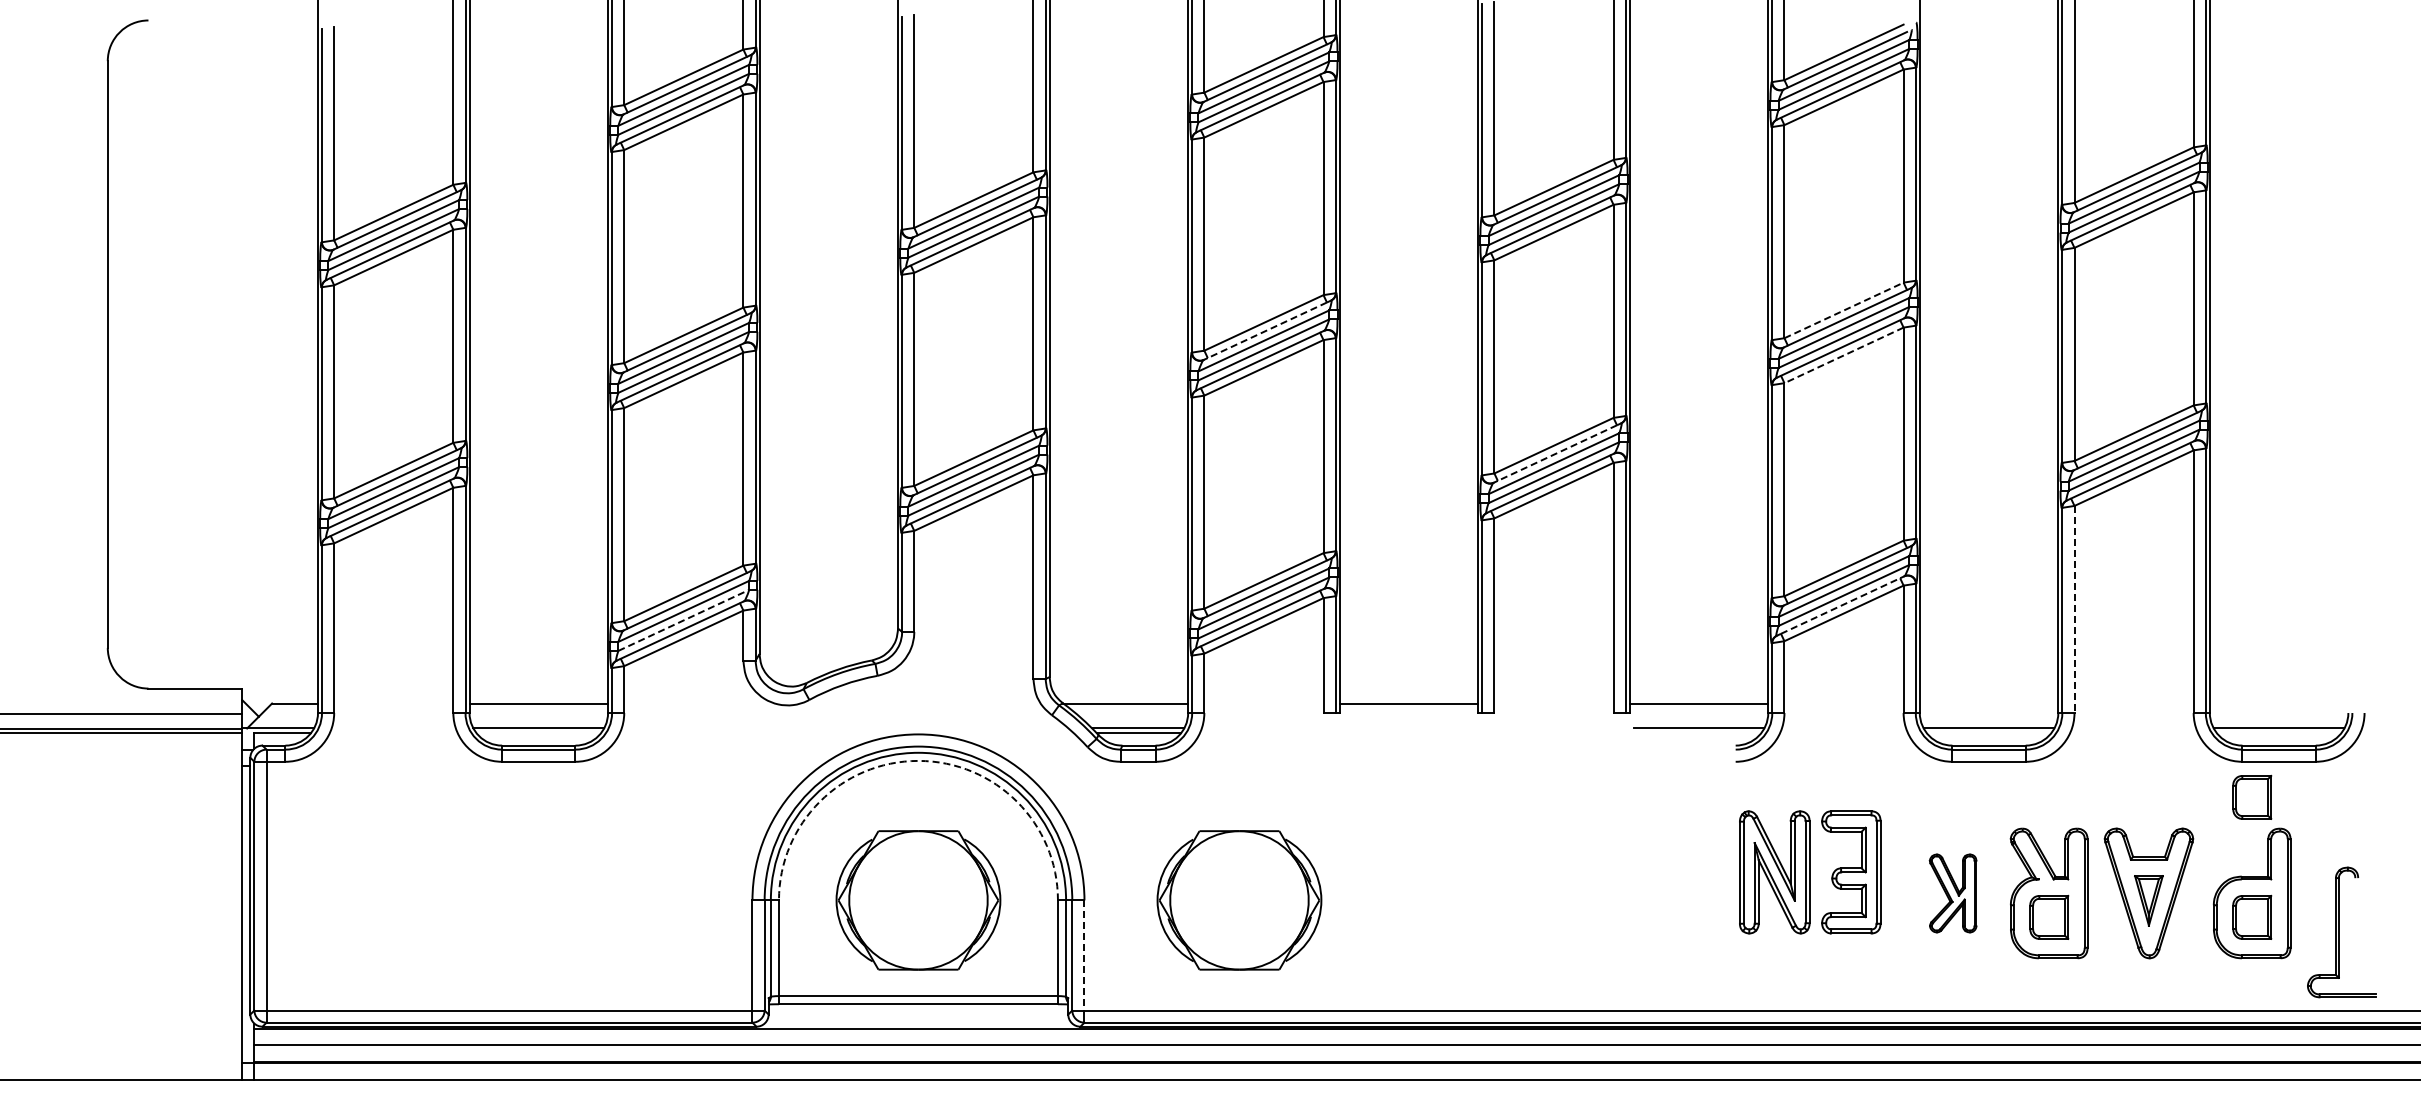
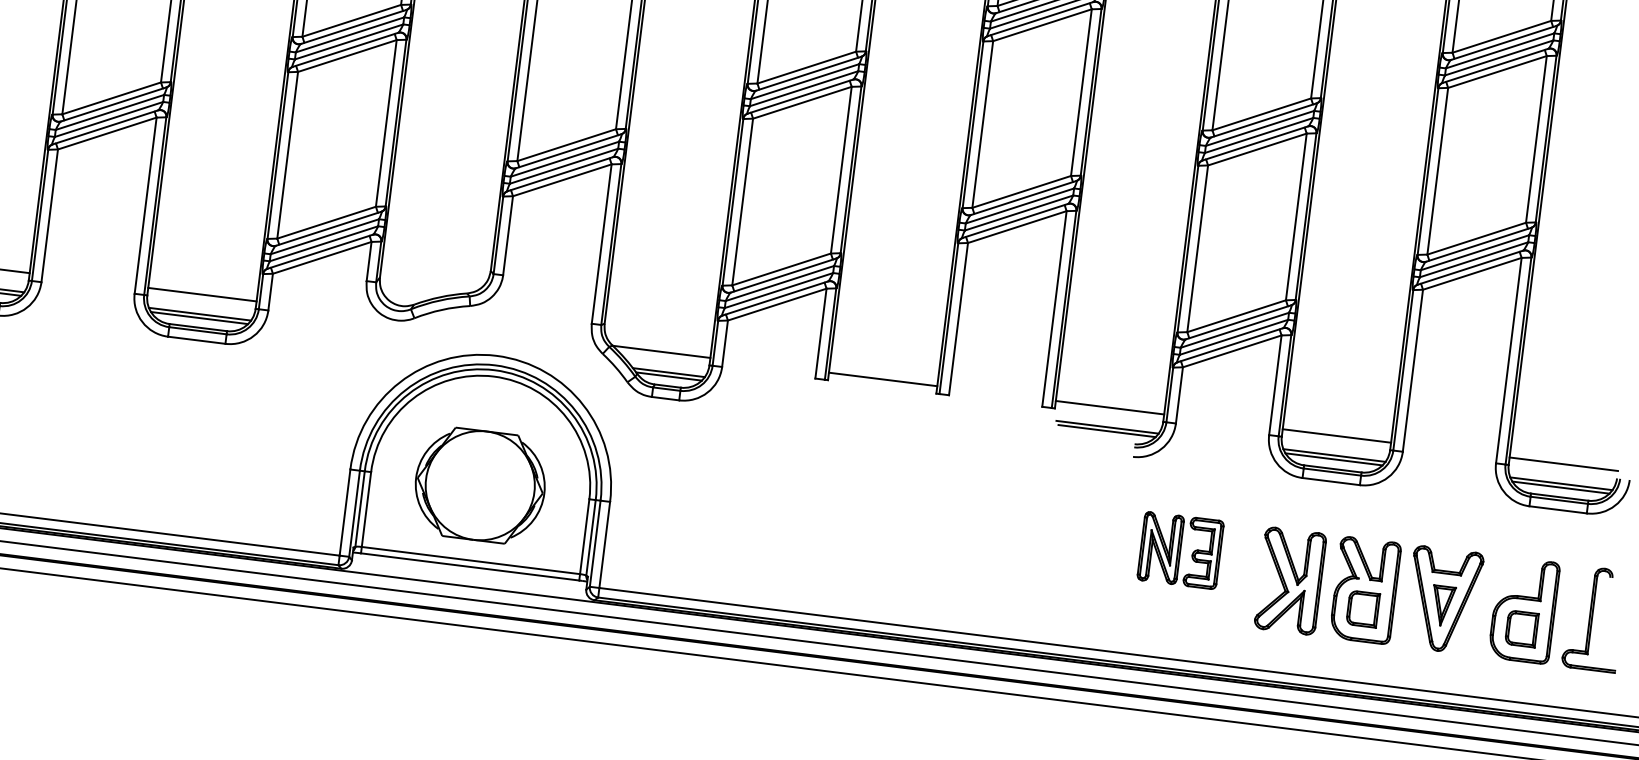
line: (1844, 310) -> (1262, 114), dashed -> solid
line: (1267, 330) -> (808, 73), dashed -> solid
line: (1844, 355) -> (1257, 149), dashed -> solid
line: (1557, 453) -> (1023, 198), dashed -> solid
line: (1840, 606) -> (1230, 345), dashed -> solid
line: (2074, 609) -> (1412, 370), dashed -> solid
line: (684, 620) -> (324, 243), dashed -> solid
line: (1988, 703) -> (1336, 435), added
line: (2278, 703) -> (1563, 464), added
line: (538, 733) -> (199, 318), added
line: (1698, 733) -> (1106, 431), added
line: (1988, 733) -> (1333, 459), added
line: (2279, 733) -> (1561, 487), added
arc: (918, 760) -> (493, 376), dashed -> solid
part: (2252, 796) -> (1533, 534), removed
part: (1810, 871) -> (1180, 550), size x0.71
part: (1952, 893) -> (1289, 581), size x1.67
part: (1239, 900) -> (731, 517), removed
part: (2341, 932) -> (1594, 618), moved
line: (1084, 955) -> (604, 544), dashed -> solid

